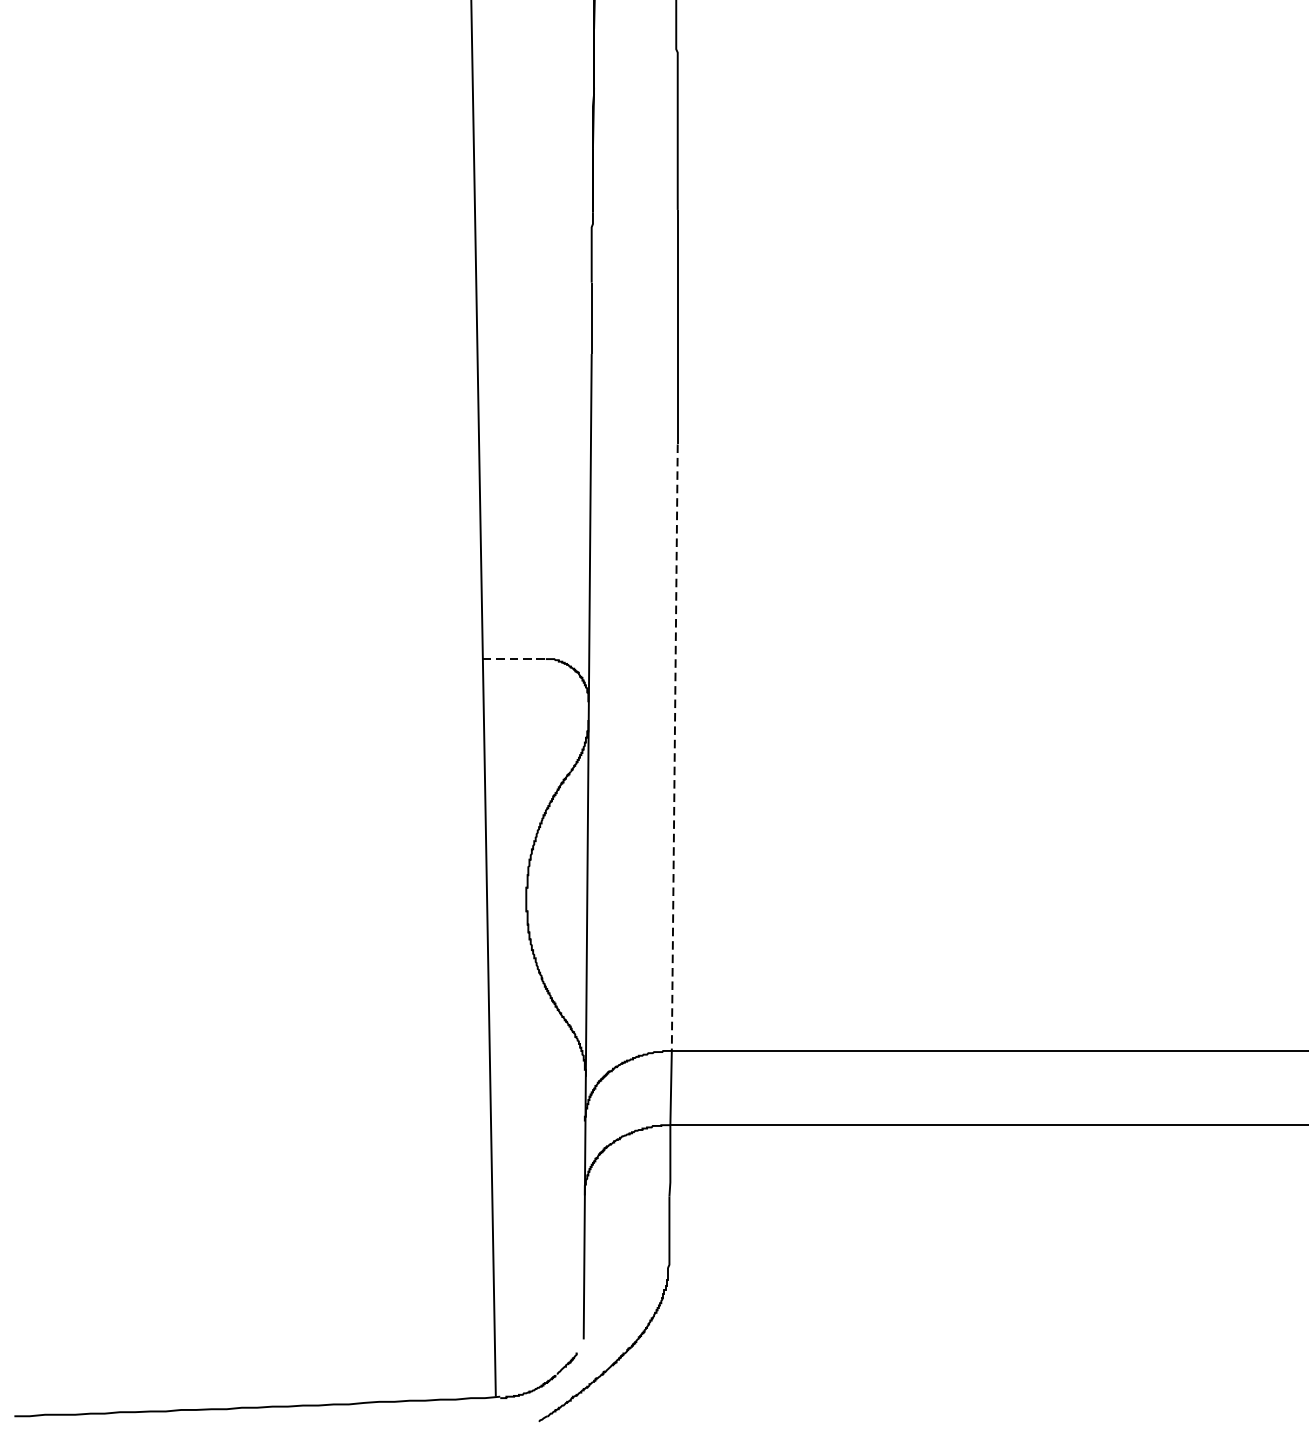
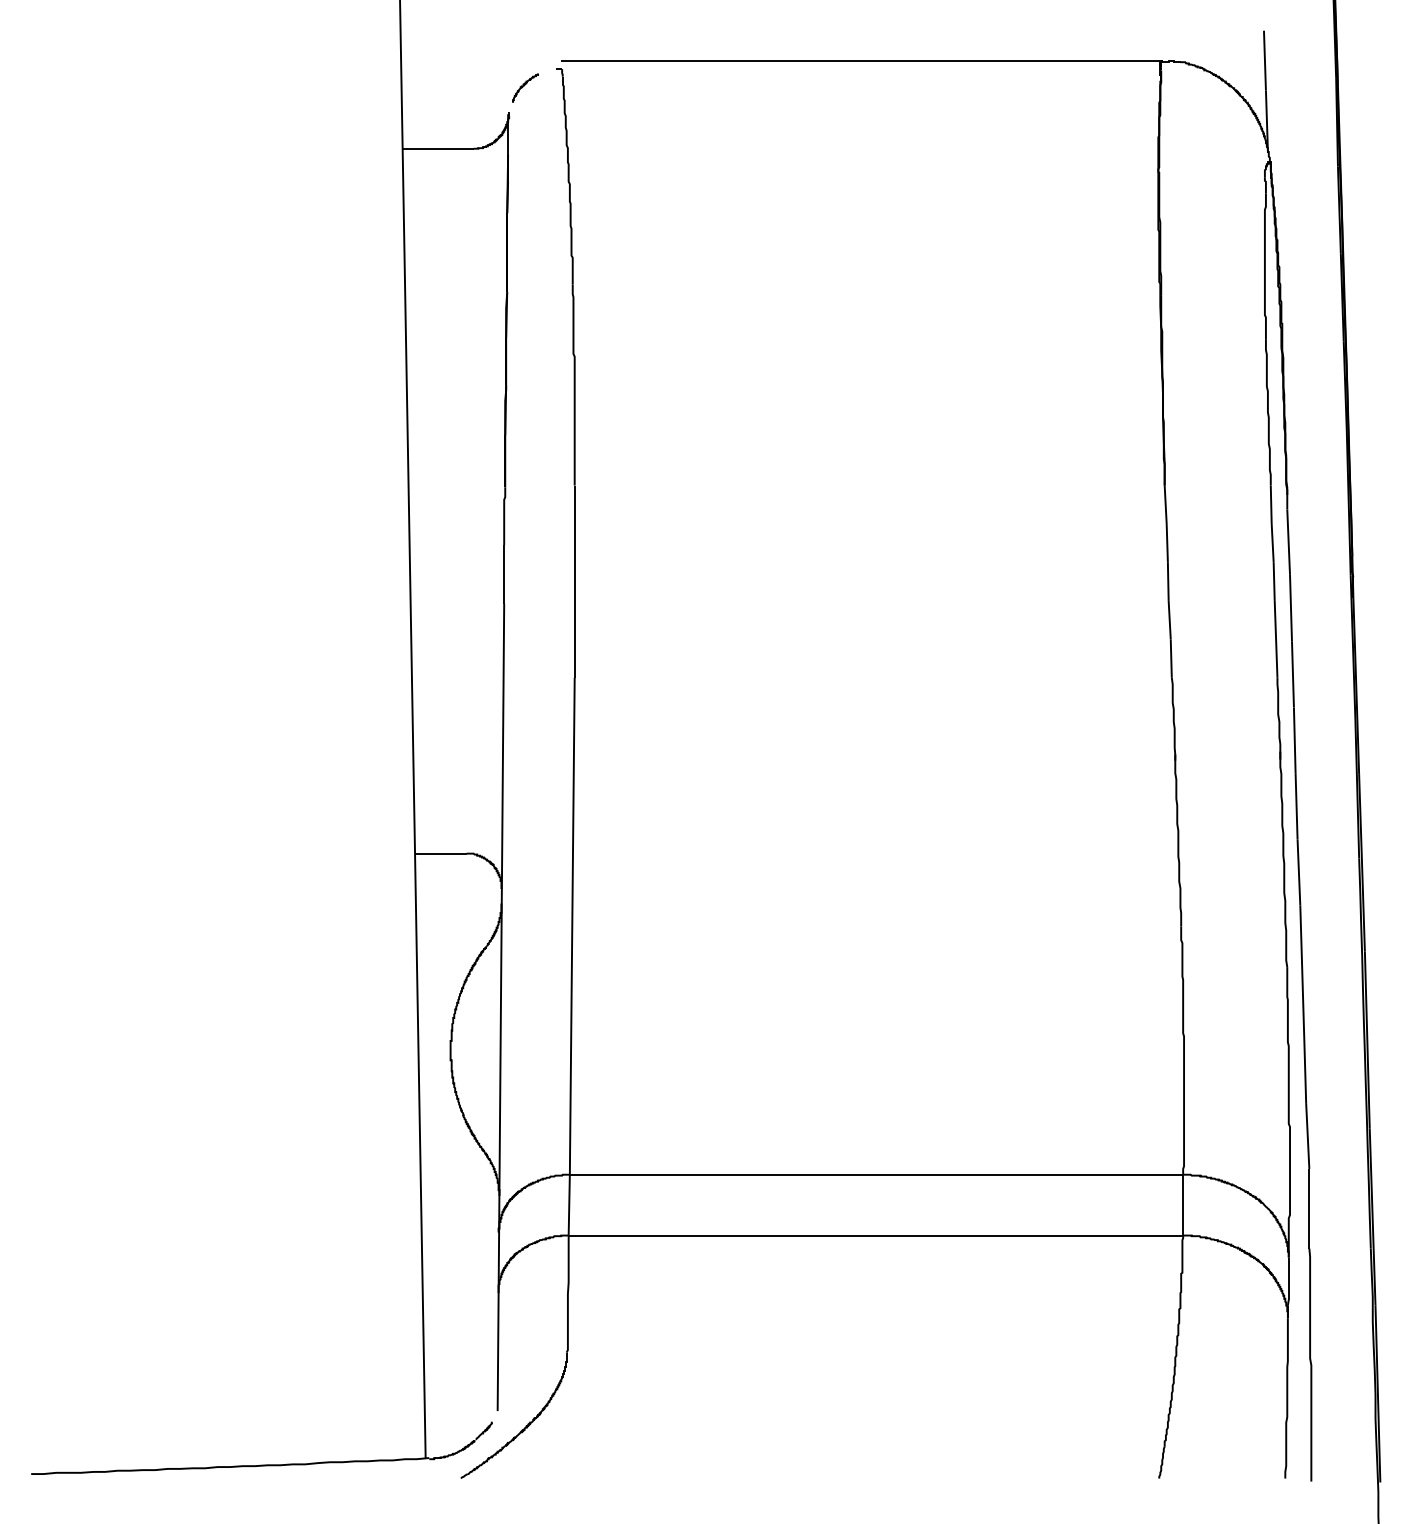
line: (513, 658) -> (440, 853), dashed -> solid
line: (675, 748) -> (572, 926), dashed -> solid

